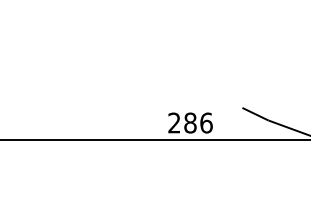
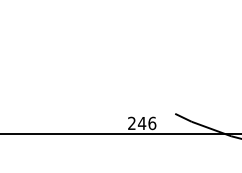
text: (189, 123) -> (141, 123), 286 -> 246

